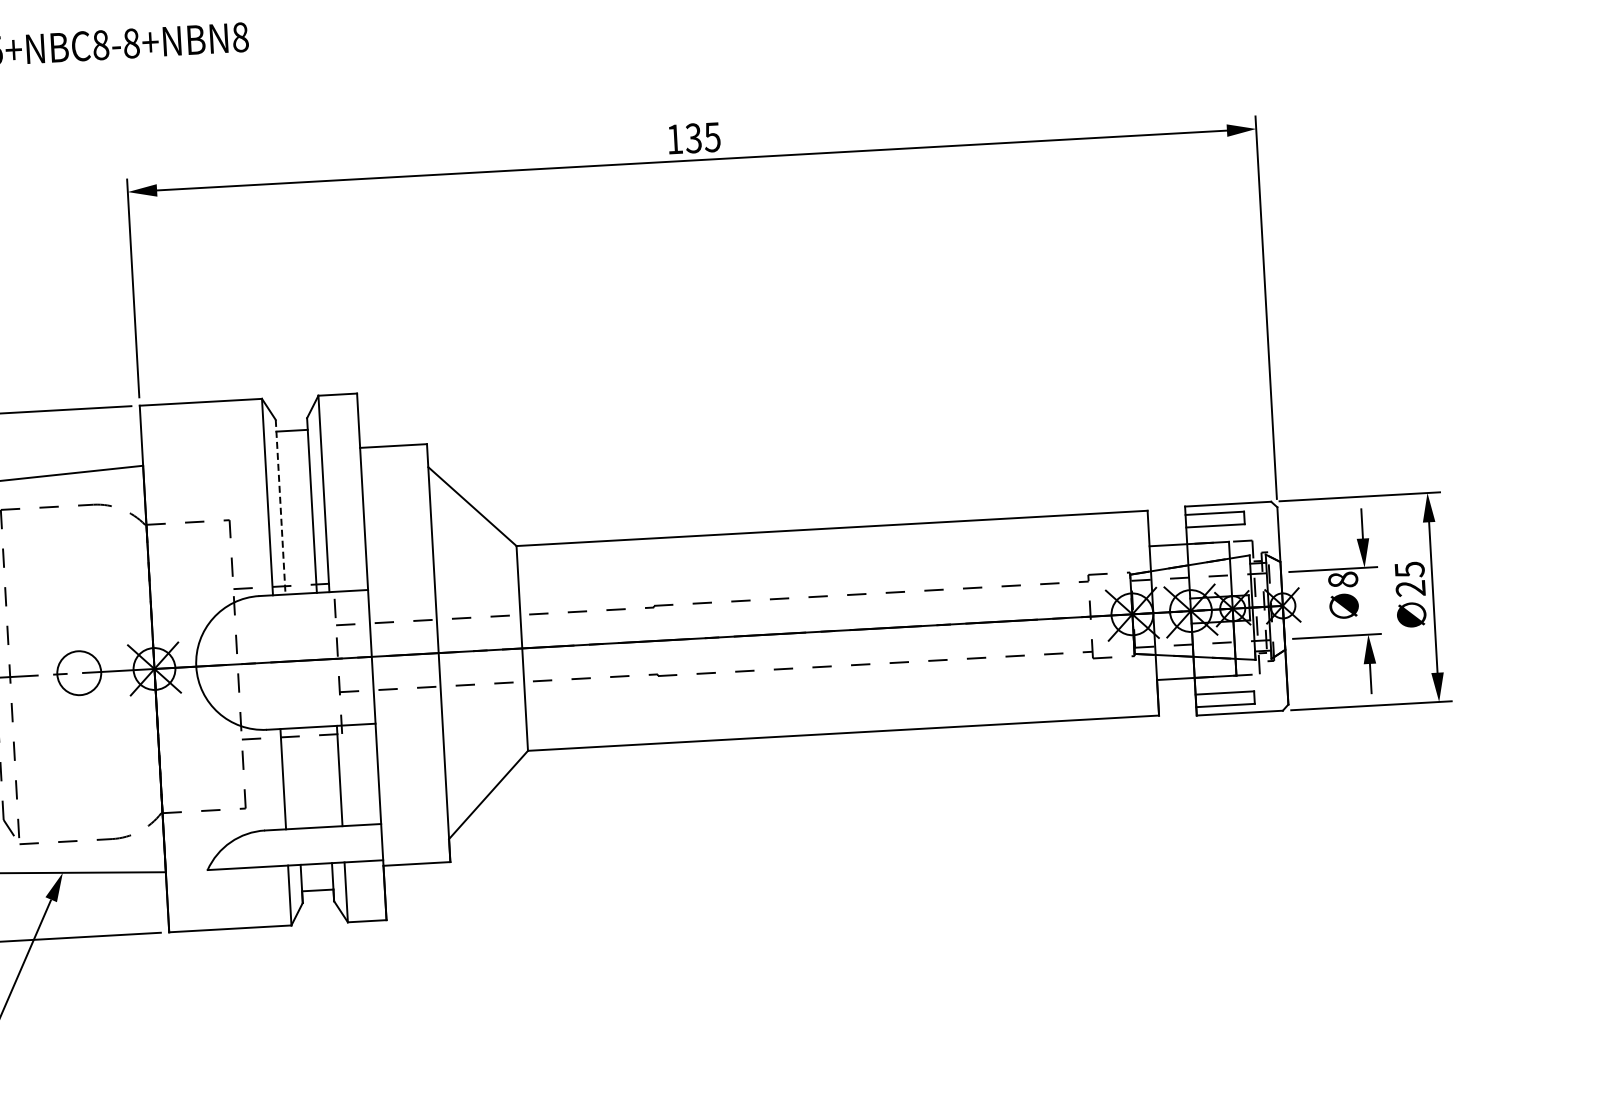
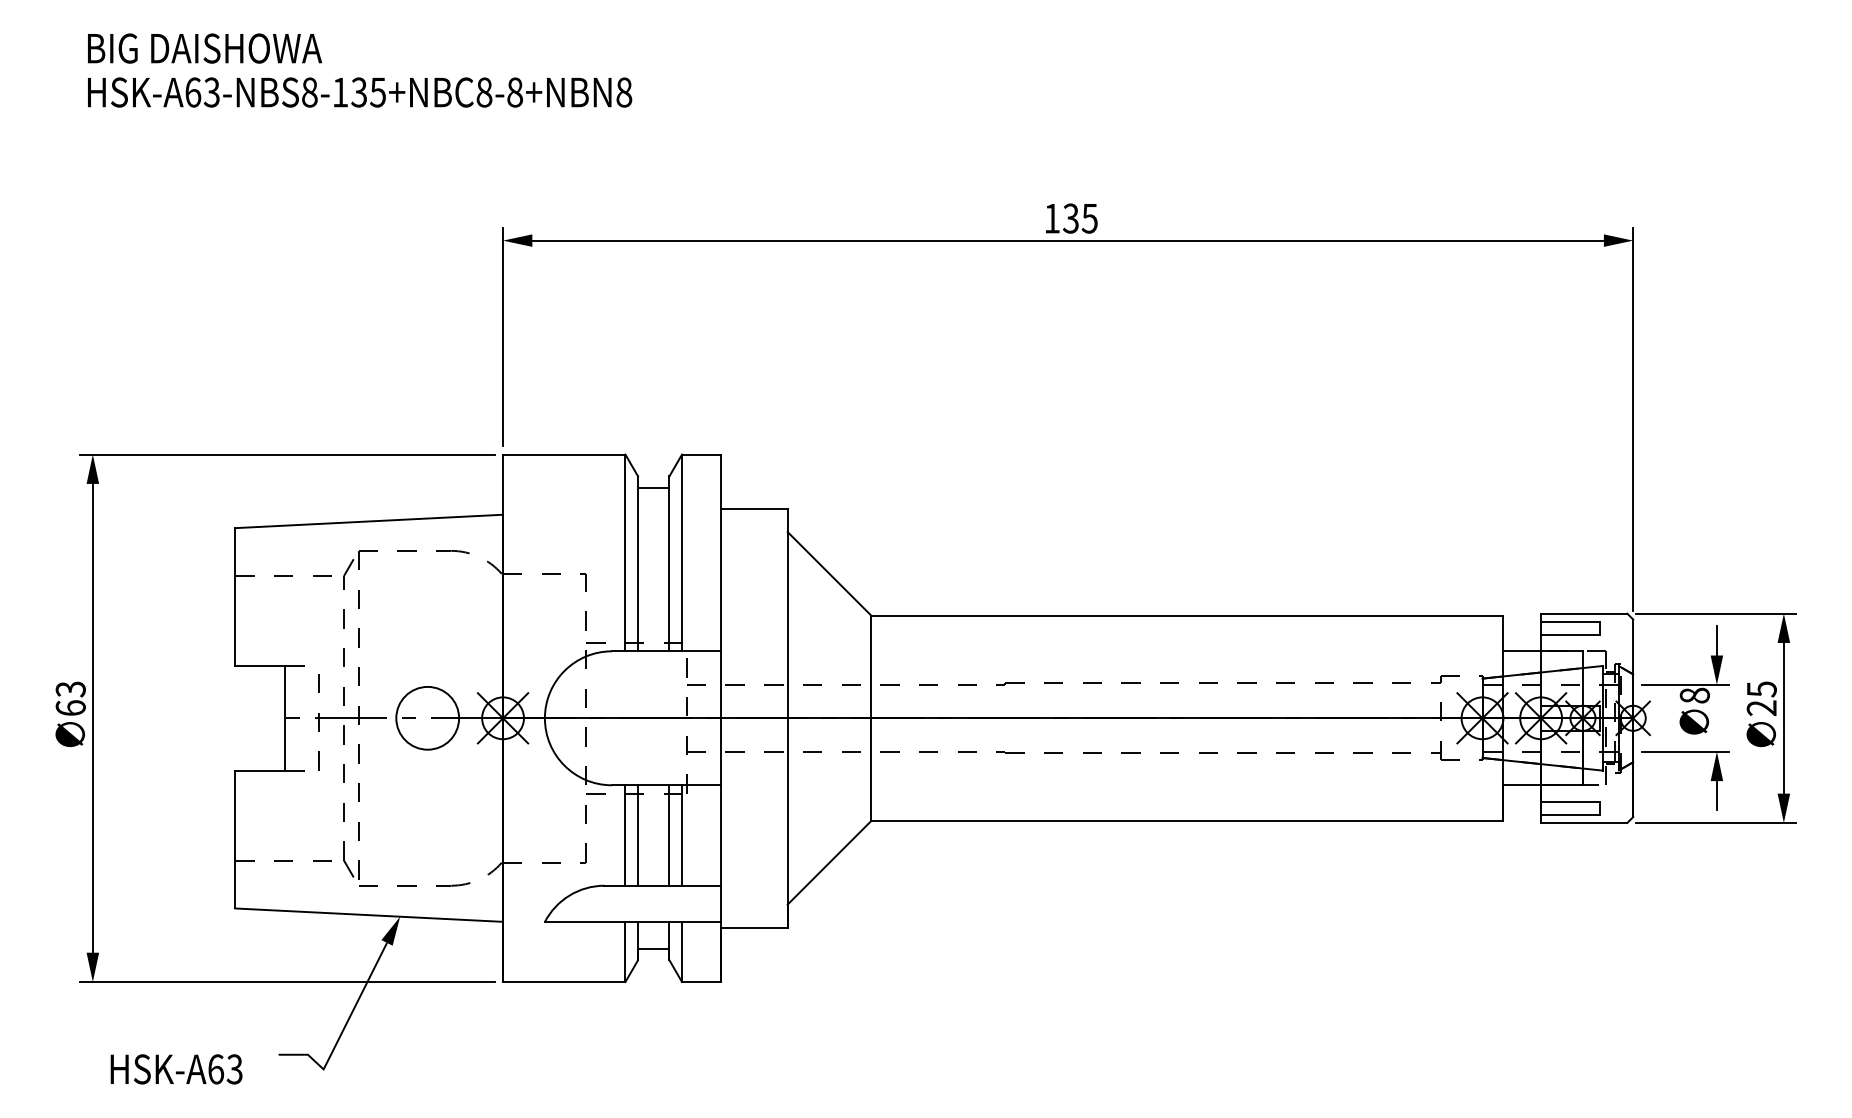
line: (281, 507) -> (638, 564), dashed -> solid
circle: (79, 672) -> (427, 717), size x1.43
line: (327, 776) -> (669, 835), added
line: (296, 778) -> (638, 835), added

